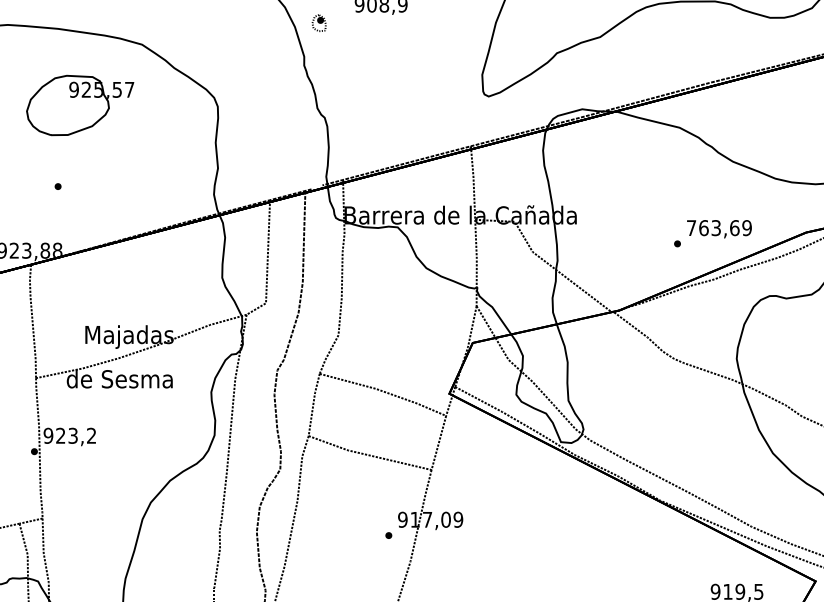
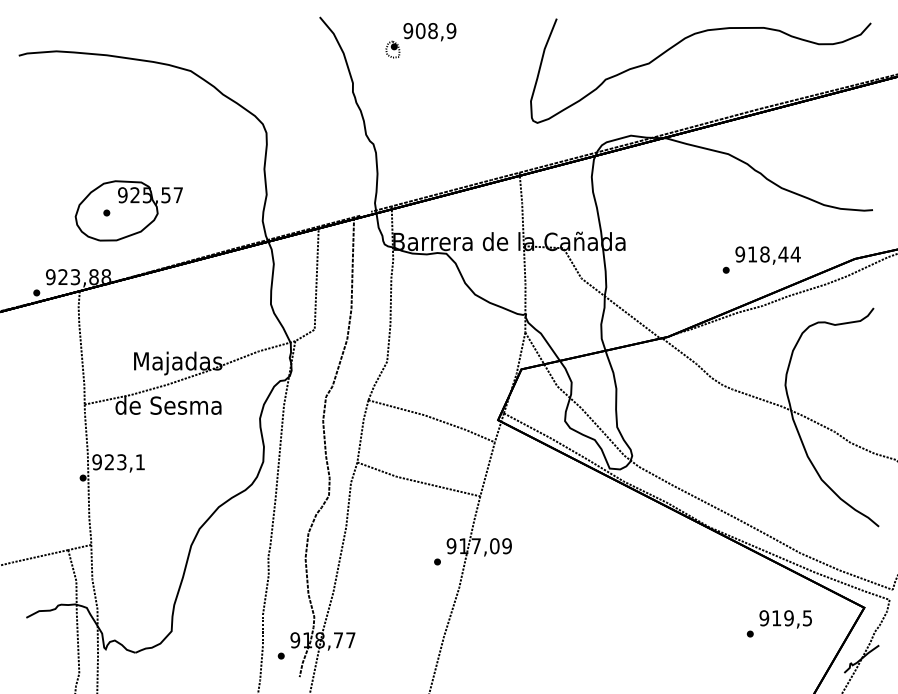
part: (318, 23) -> (392, 49), moved
part: (79, 105) -> (128, 210), moved
text: (718, 228) -> (767, 254), 763,69 -> 918,44
text: (90, 436) -> (139, 462), 923,2 -> 923,1

